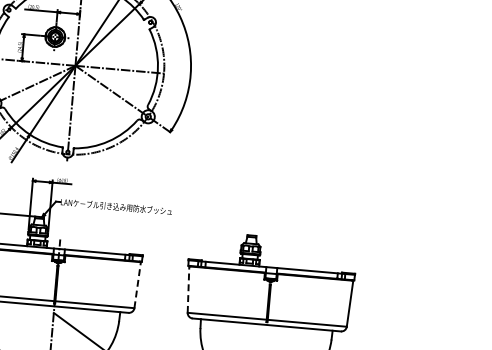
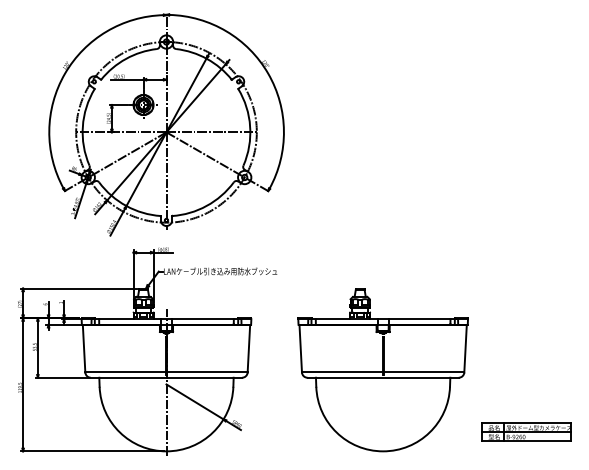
line: (137, 284) -> (248, 348), dashed -> solid
line: (188, 289) -> (300, 348), dashed -> solid

